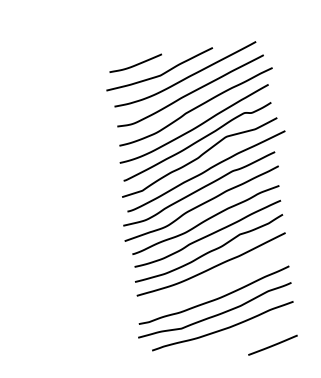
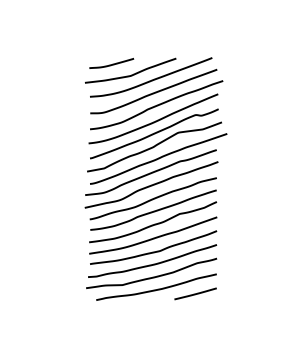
curve: (213, 283) -> (153, 251), added
line: (272, 344) -> (195, 293), moved

